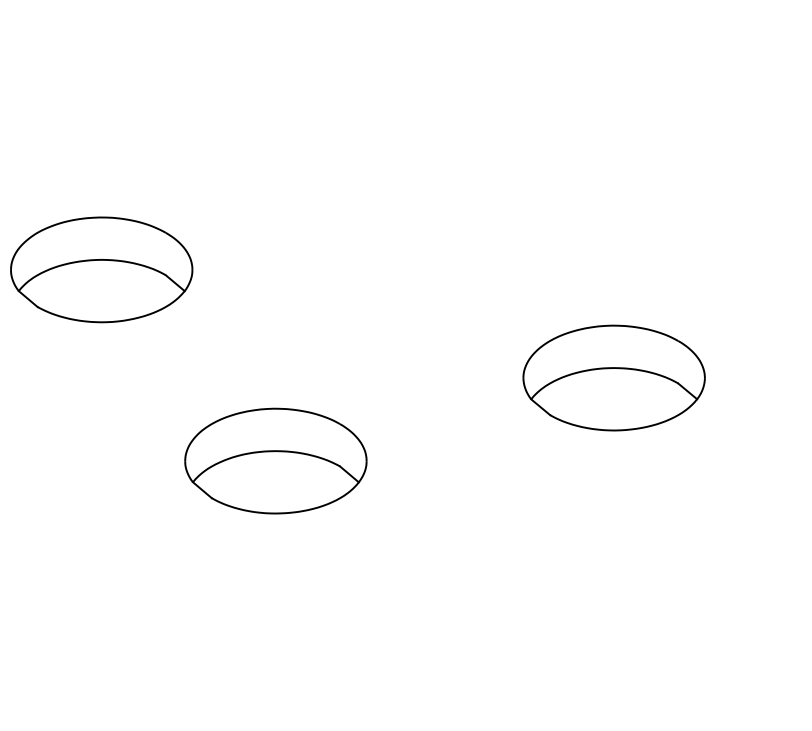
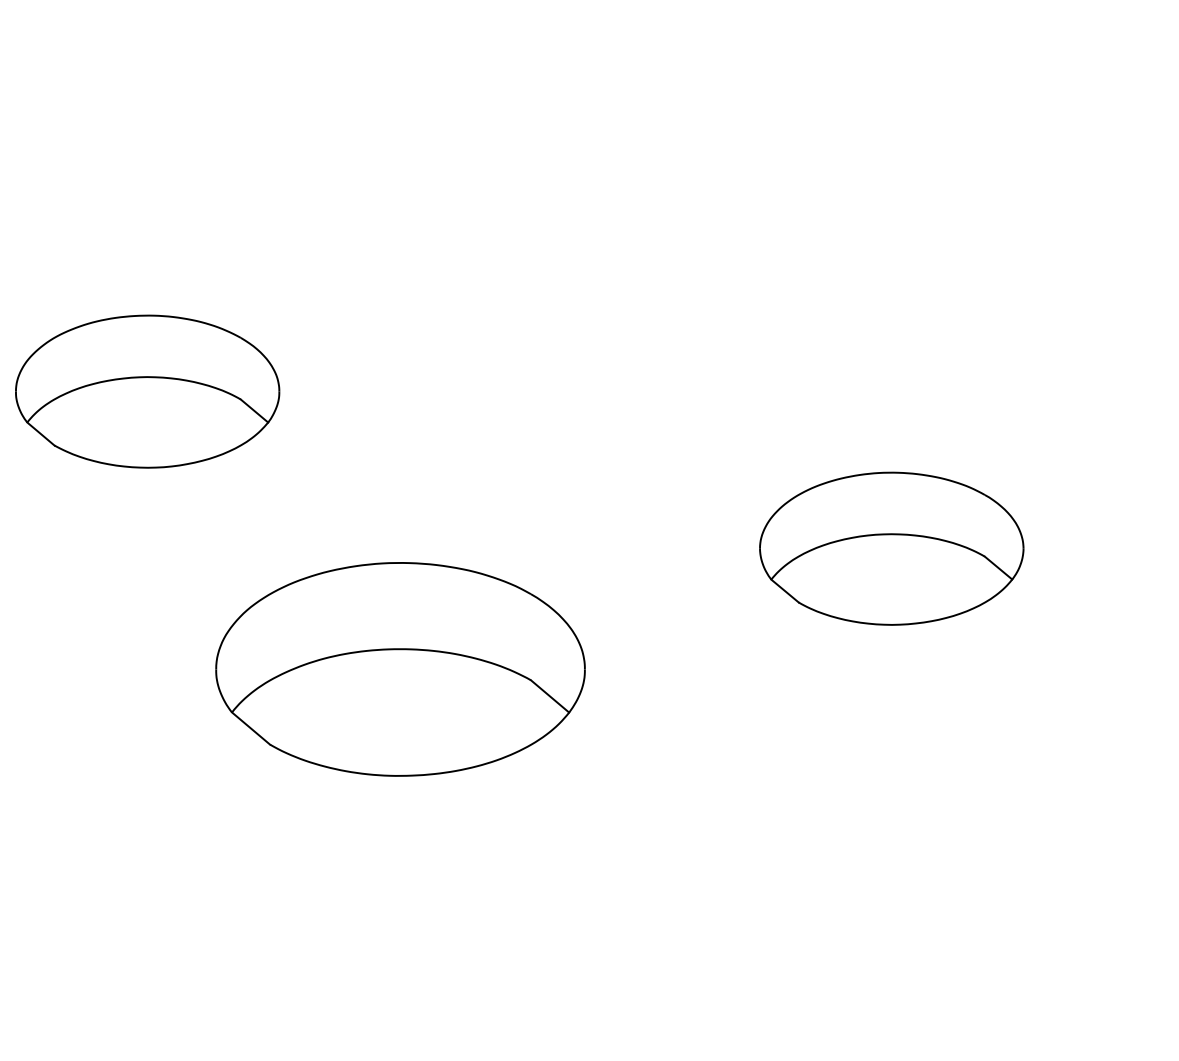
part: (275, 460) -> (400, 668), size x1.4

